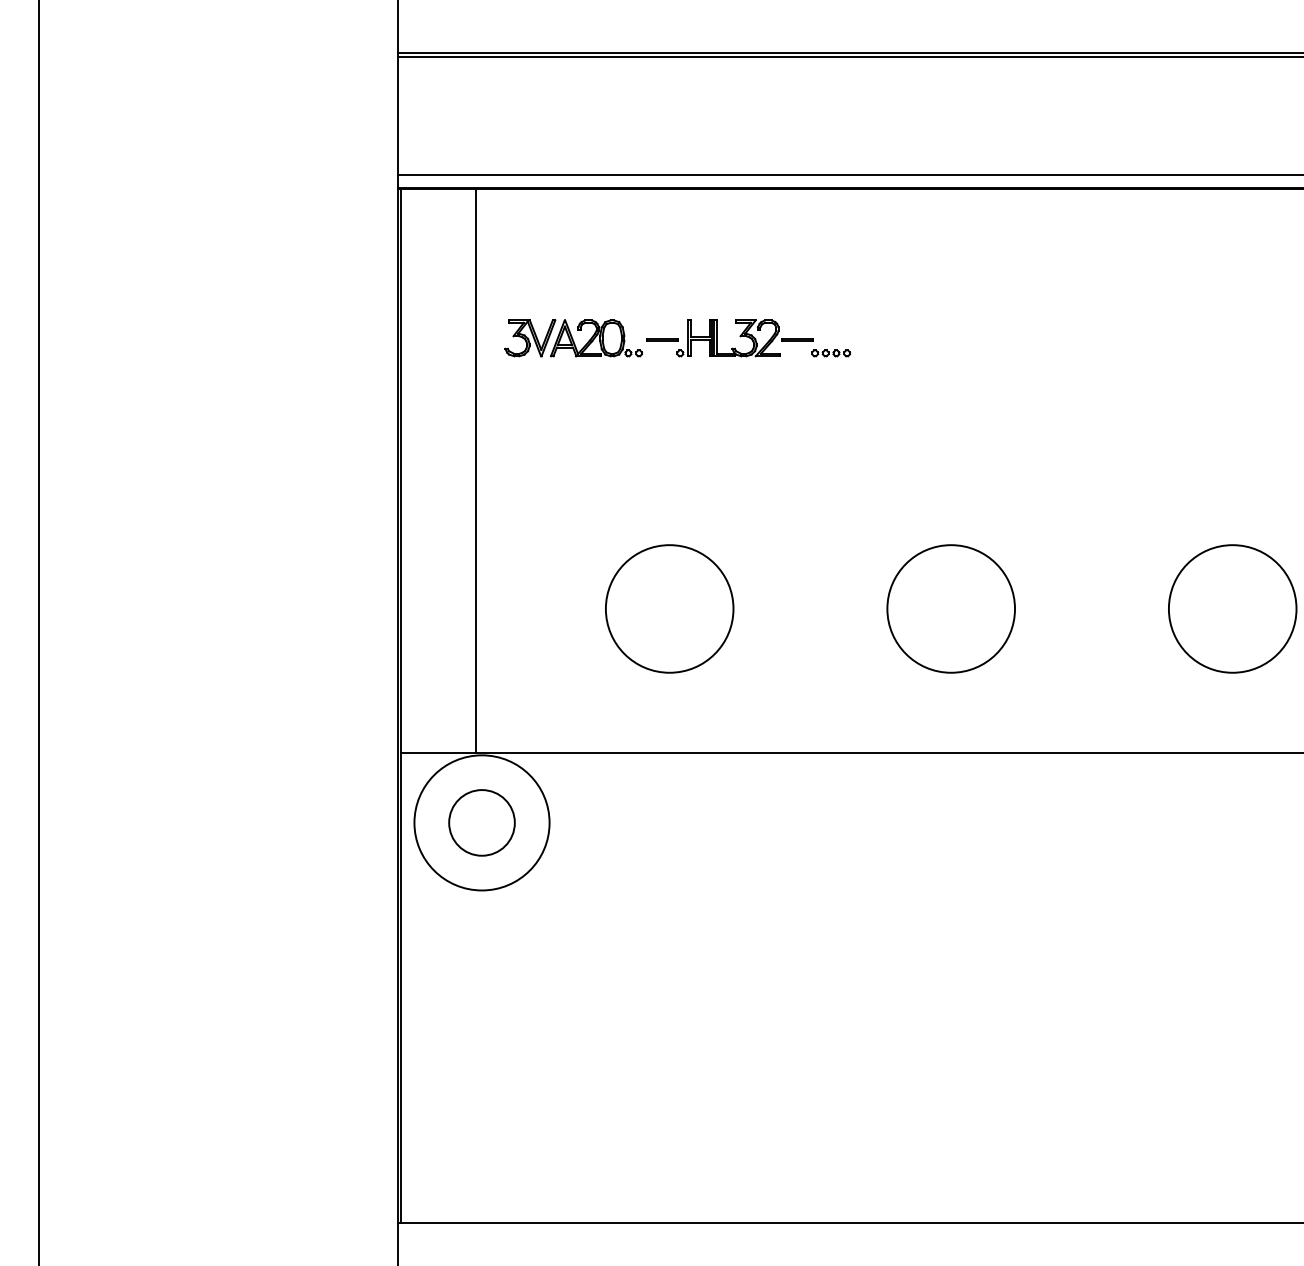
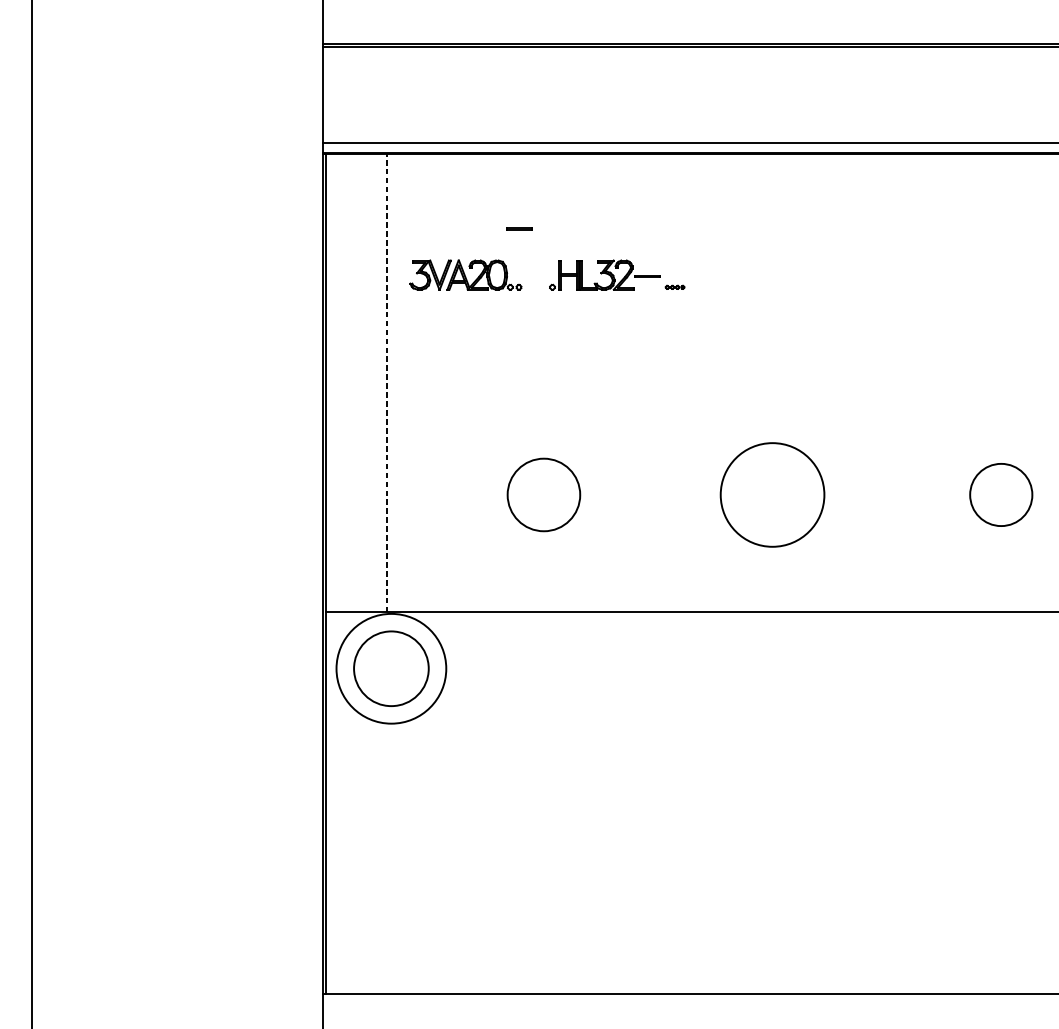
line: (662, 339) -> (519, 228), moved
part: (831, 353) -> (675, 287), size x0.6
line: (476, 470) -> (386, 382), solid -> dashed
circle: (669, 608) -> (543, 494), size x0.7
circle: (1232, 608) -> (1001, 494), size x0.6
circle: (481, 822) -> (390, 668), size x1.4

